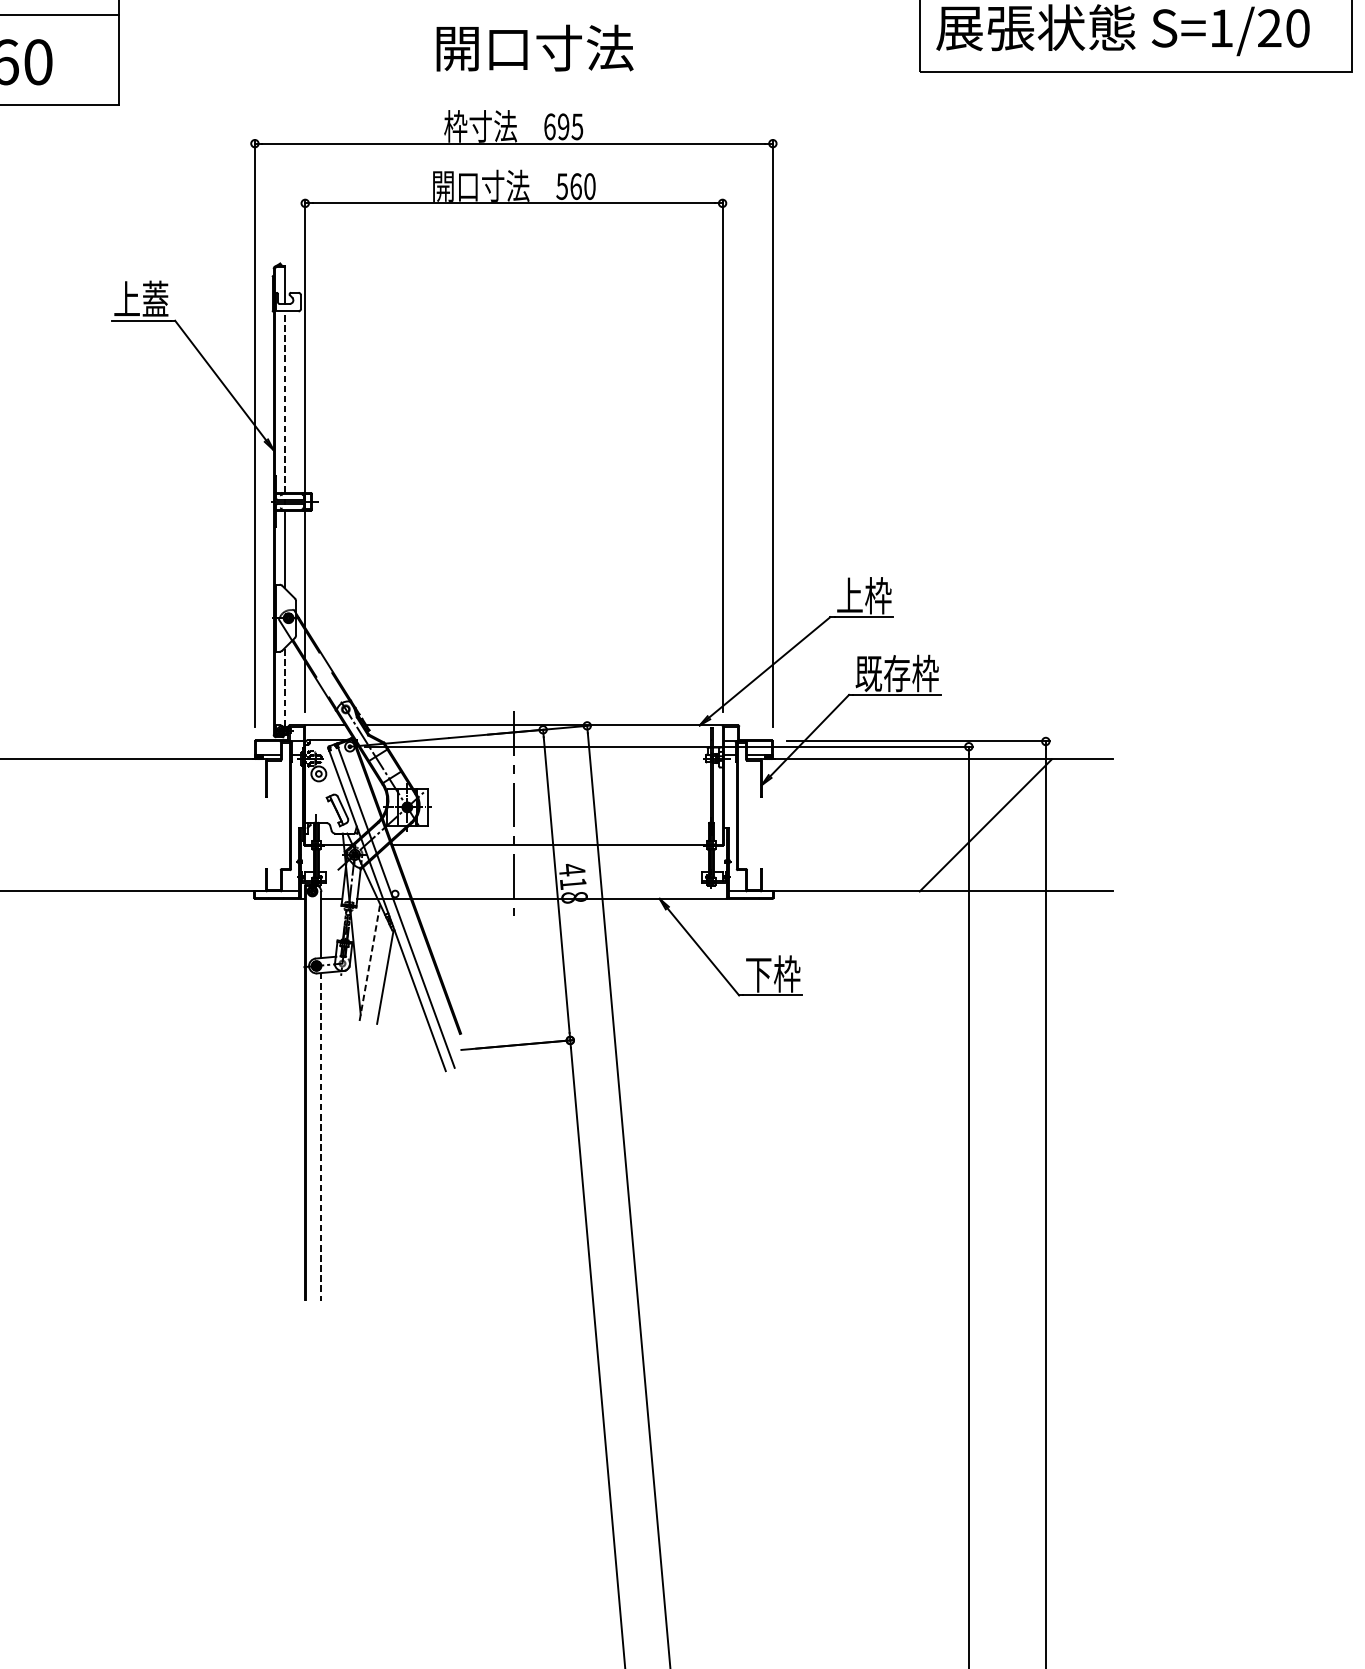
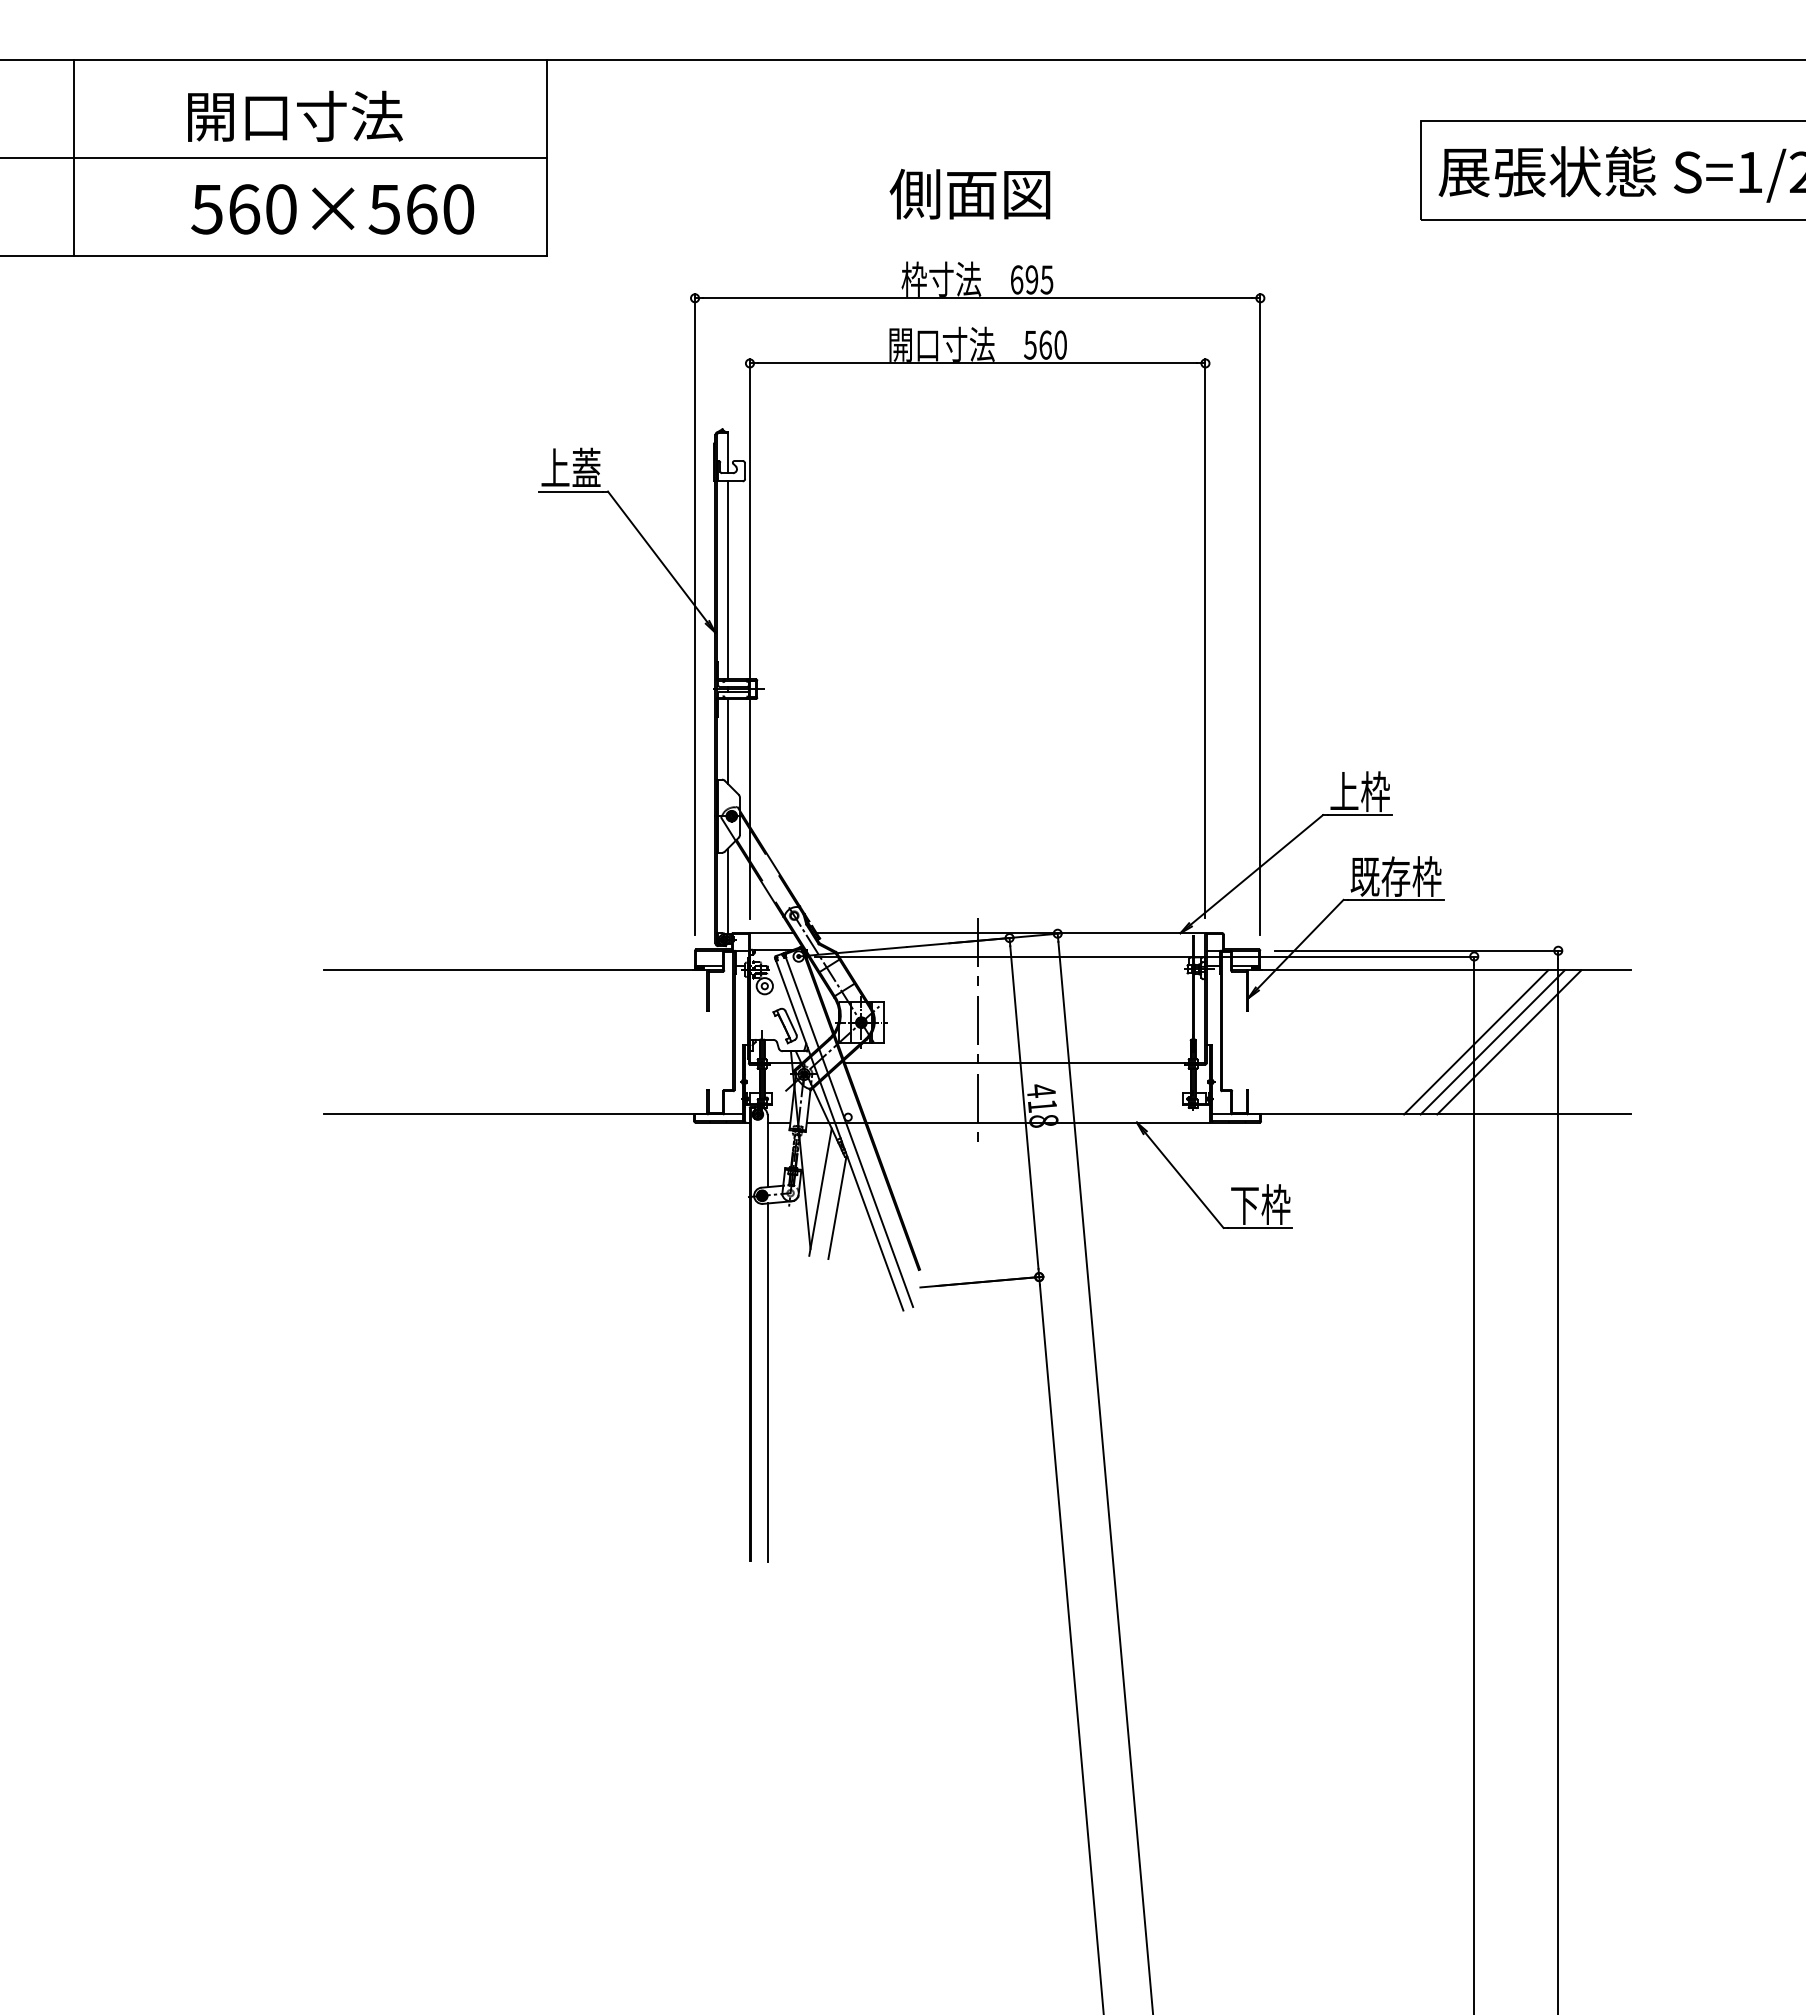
text: (532, 47) -> (998, 193), 開口寸法 -> 側面図
line: (284, 401) -> (727, 579), dashed -> solid
line: (284, 687) -> (727, 891), dashed -> solid
line: (970, 825) -> (1476, 1042), added
line: (1001, 825) -> (1509, 1042), added
line: (369, 962) -> (820, 1192), dashed -> solid
line: (321, 1137) -> (767, 1383), dashed -> solid

